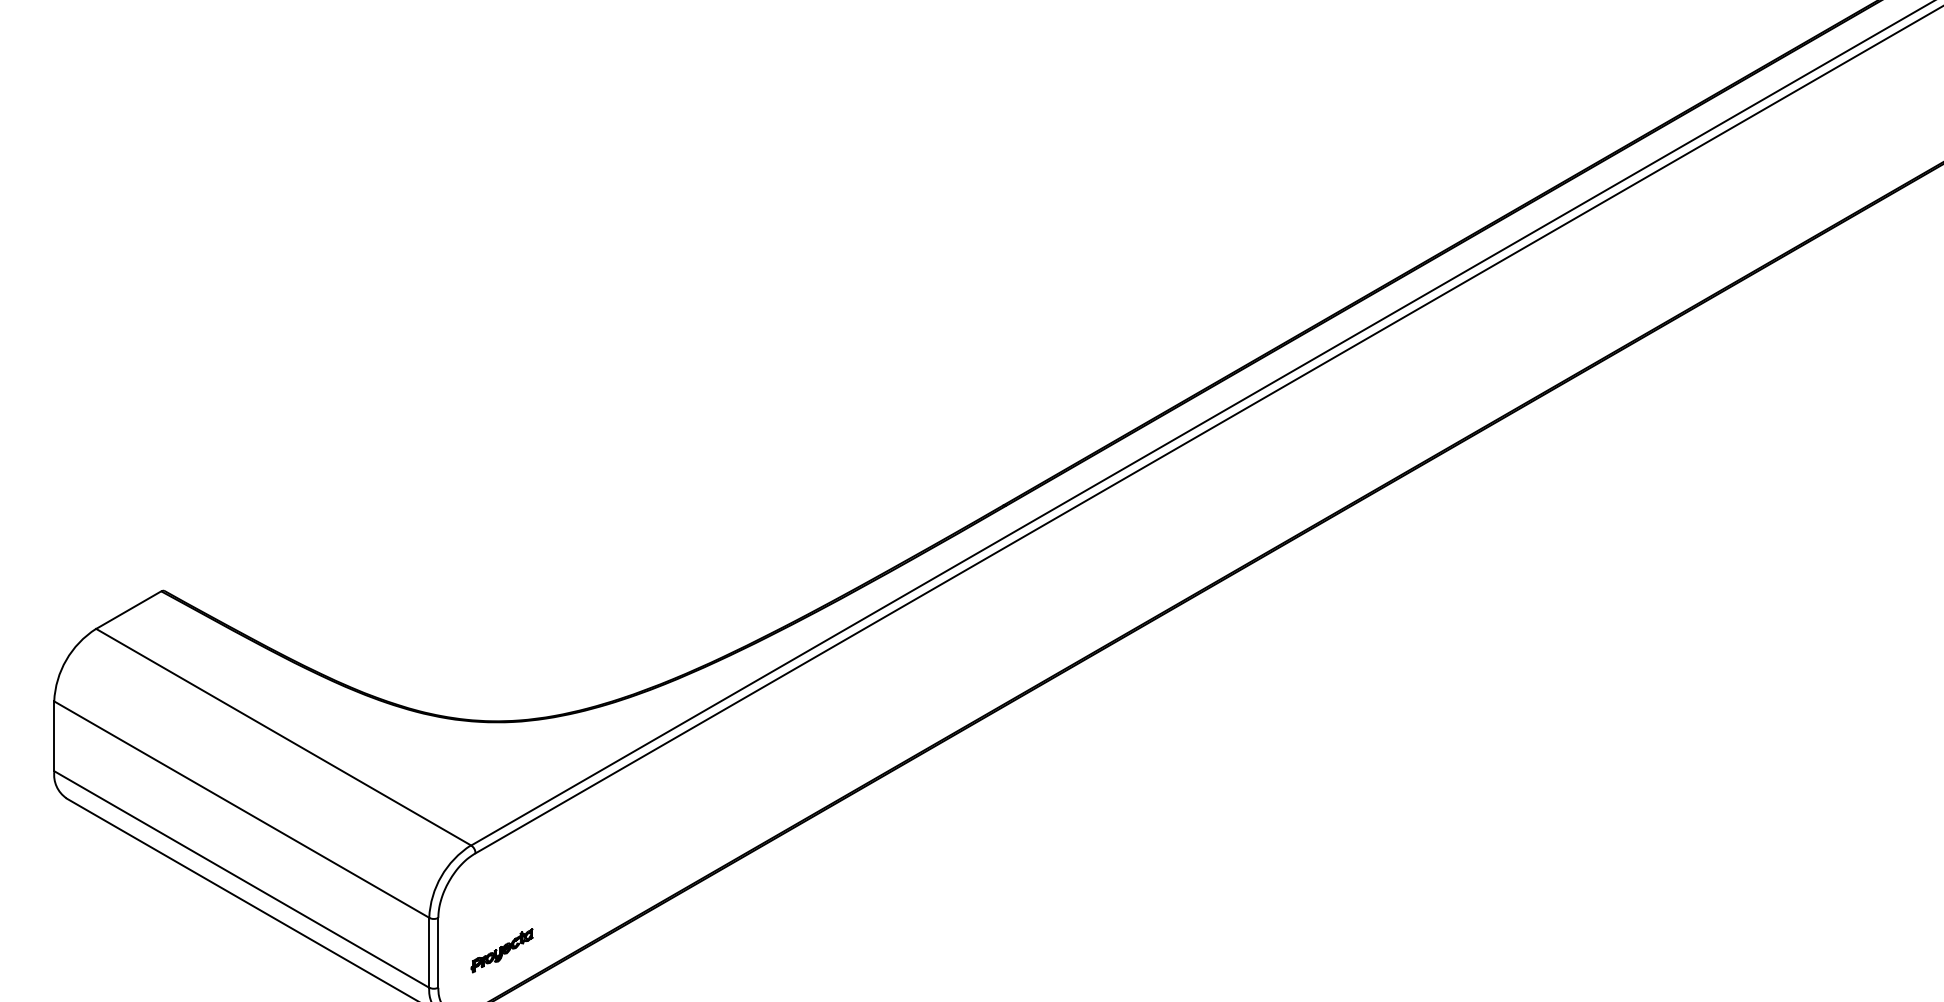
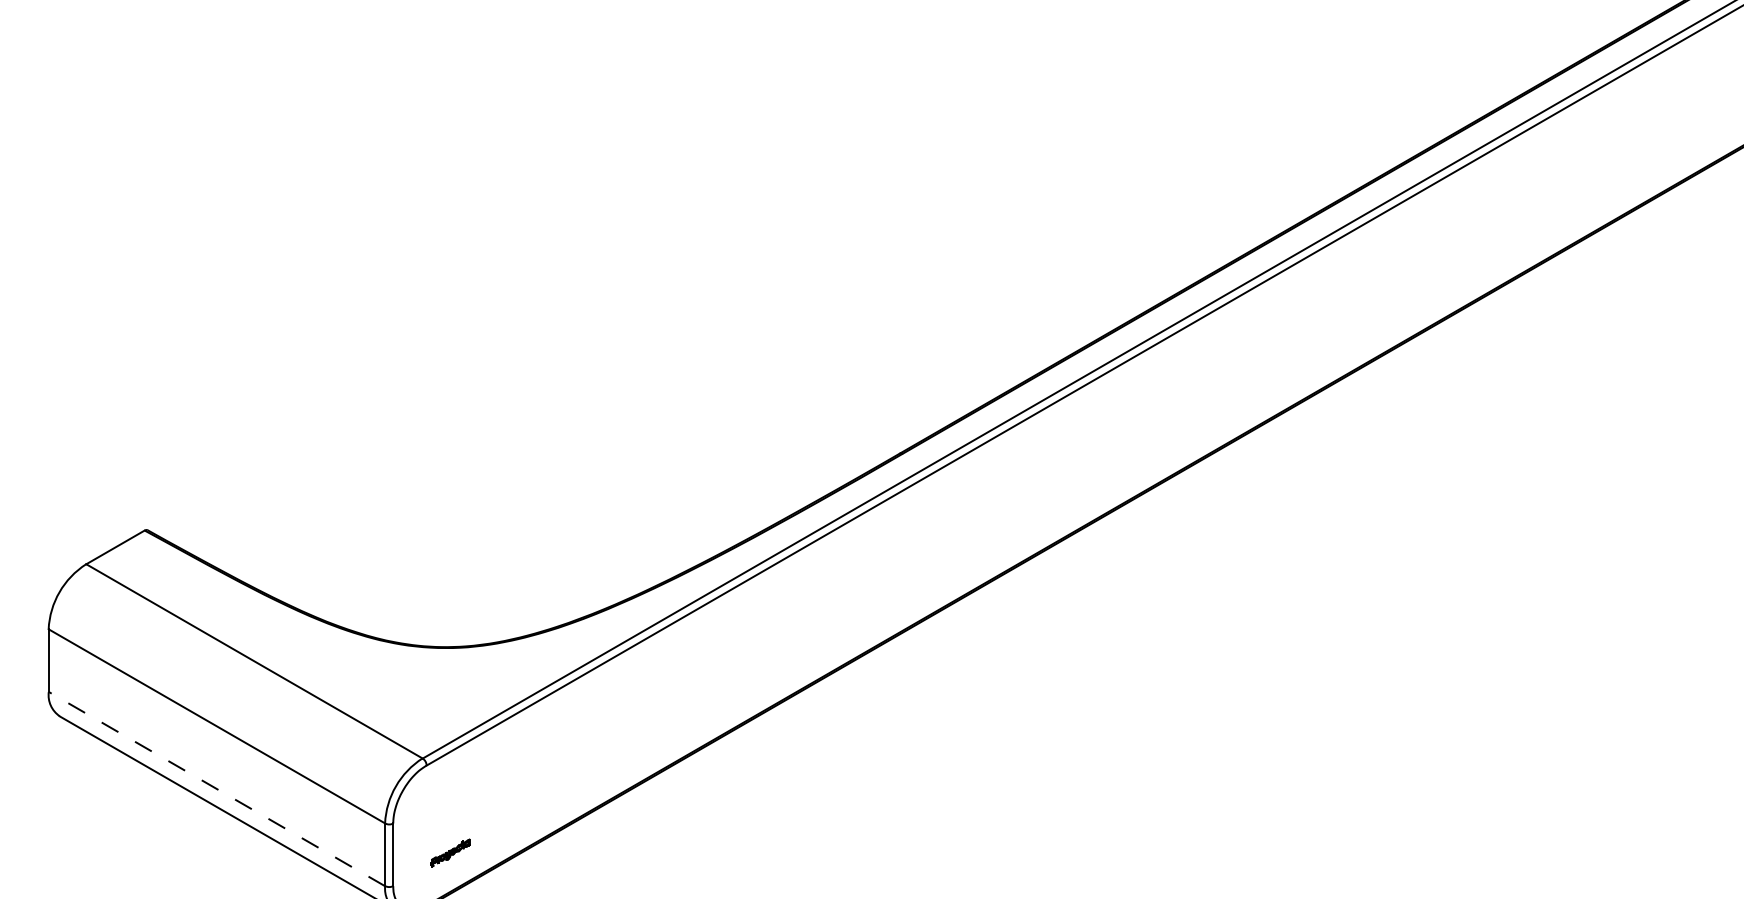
line: (241, 878) -> (216, 788), solid -> dashed
part: (502, 950) -> (450, 852), size x0.7

